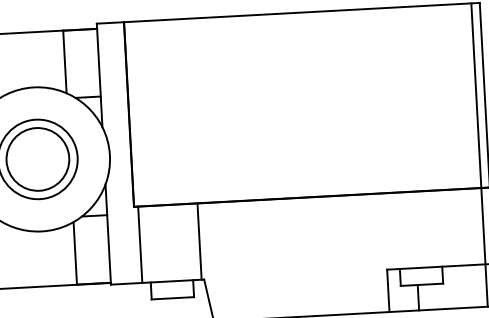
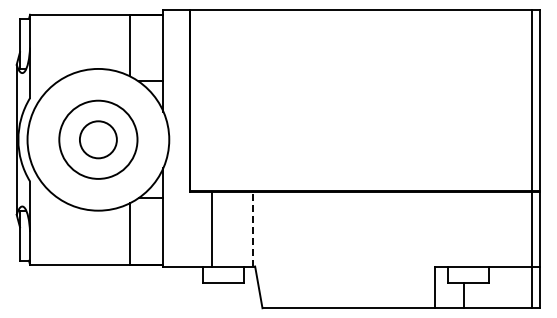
circle: (37, 159) -> (98, 139), size x0.6
line: (199, 242) -> (252, 229), solid -> dashed
line: (140, 244) -> (212, 228), moved

